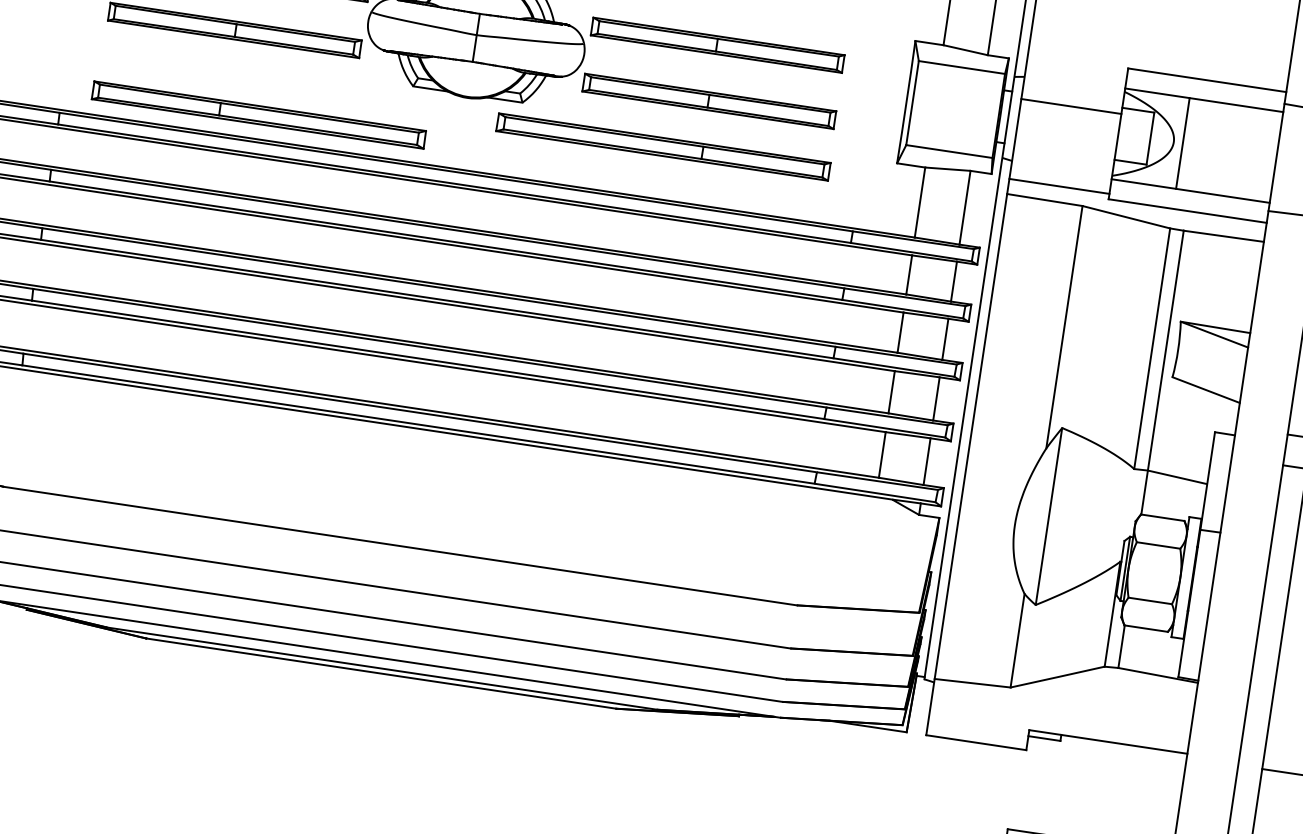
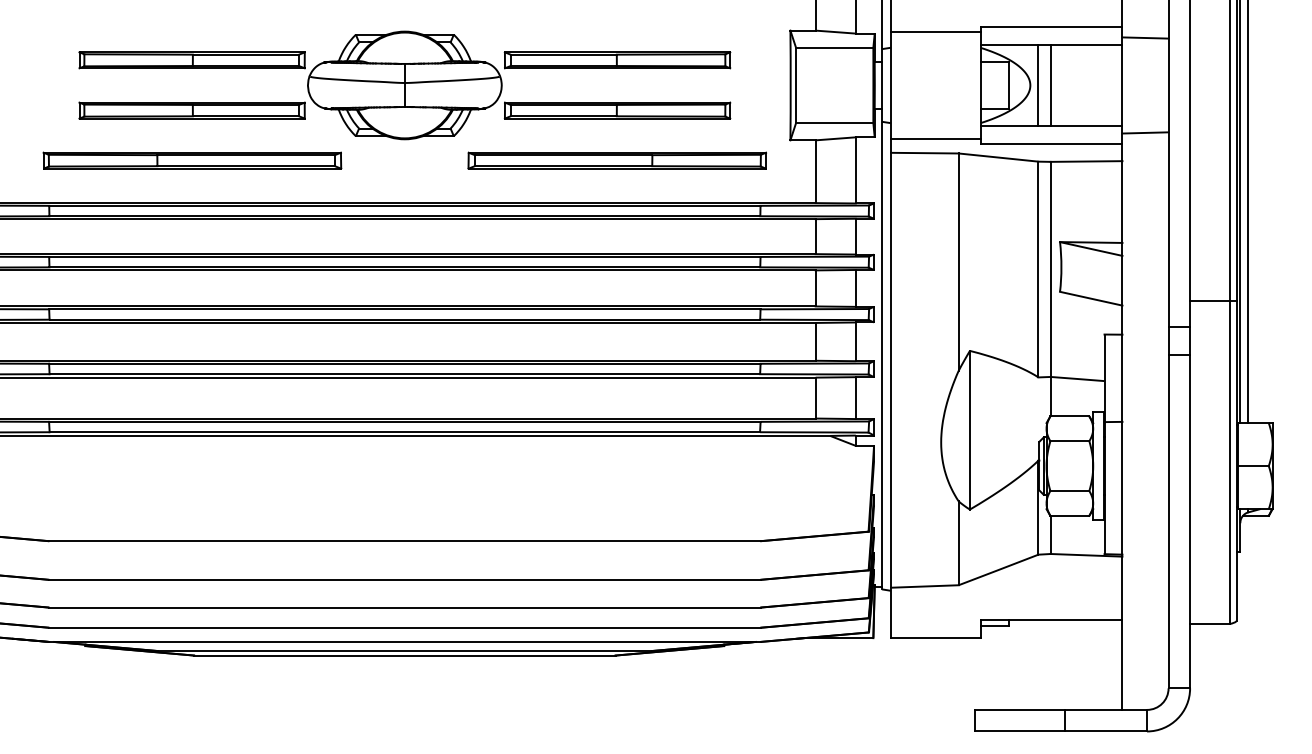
line: (1071, 106) -> (935, 31), moved
part: (259, 114) -> (192, 160), moved
line: (1196, 145) -> (1050, 85), added
part: (662, 146) -> (616, 160), moved

